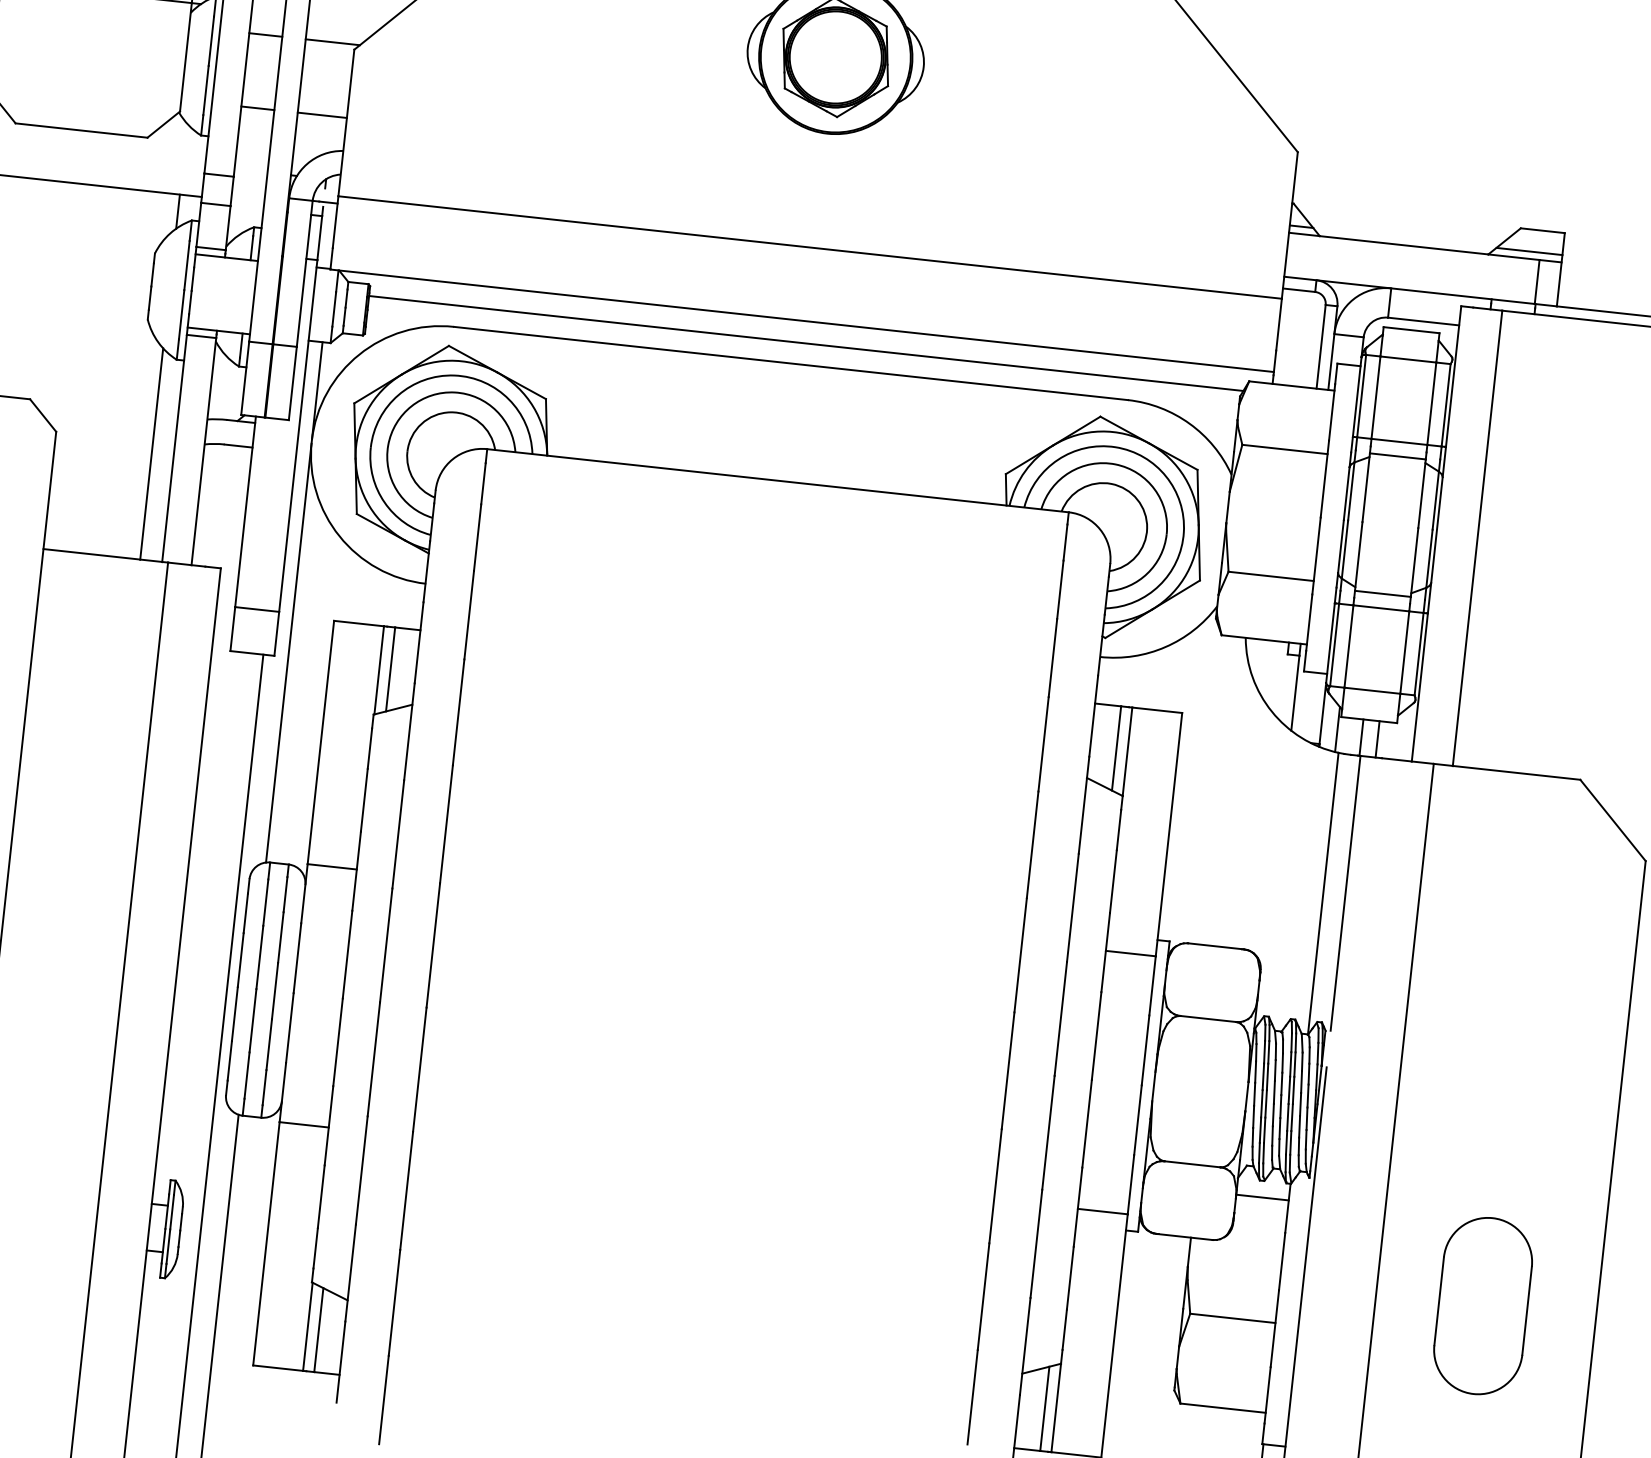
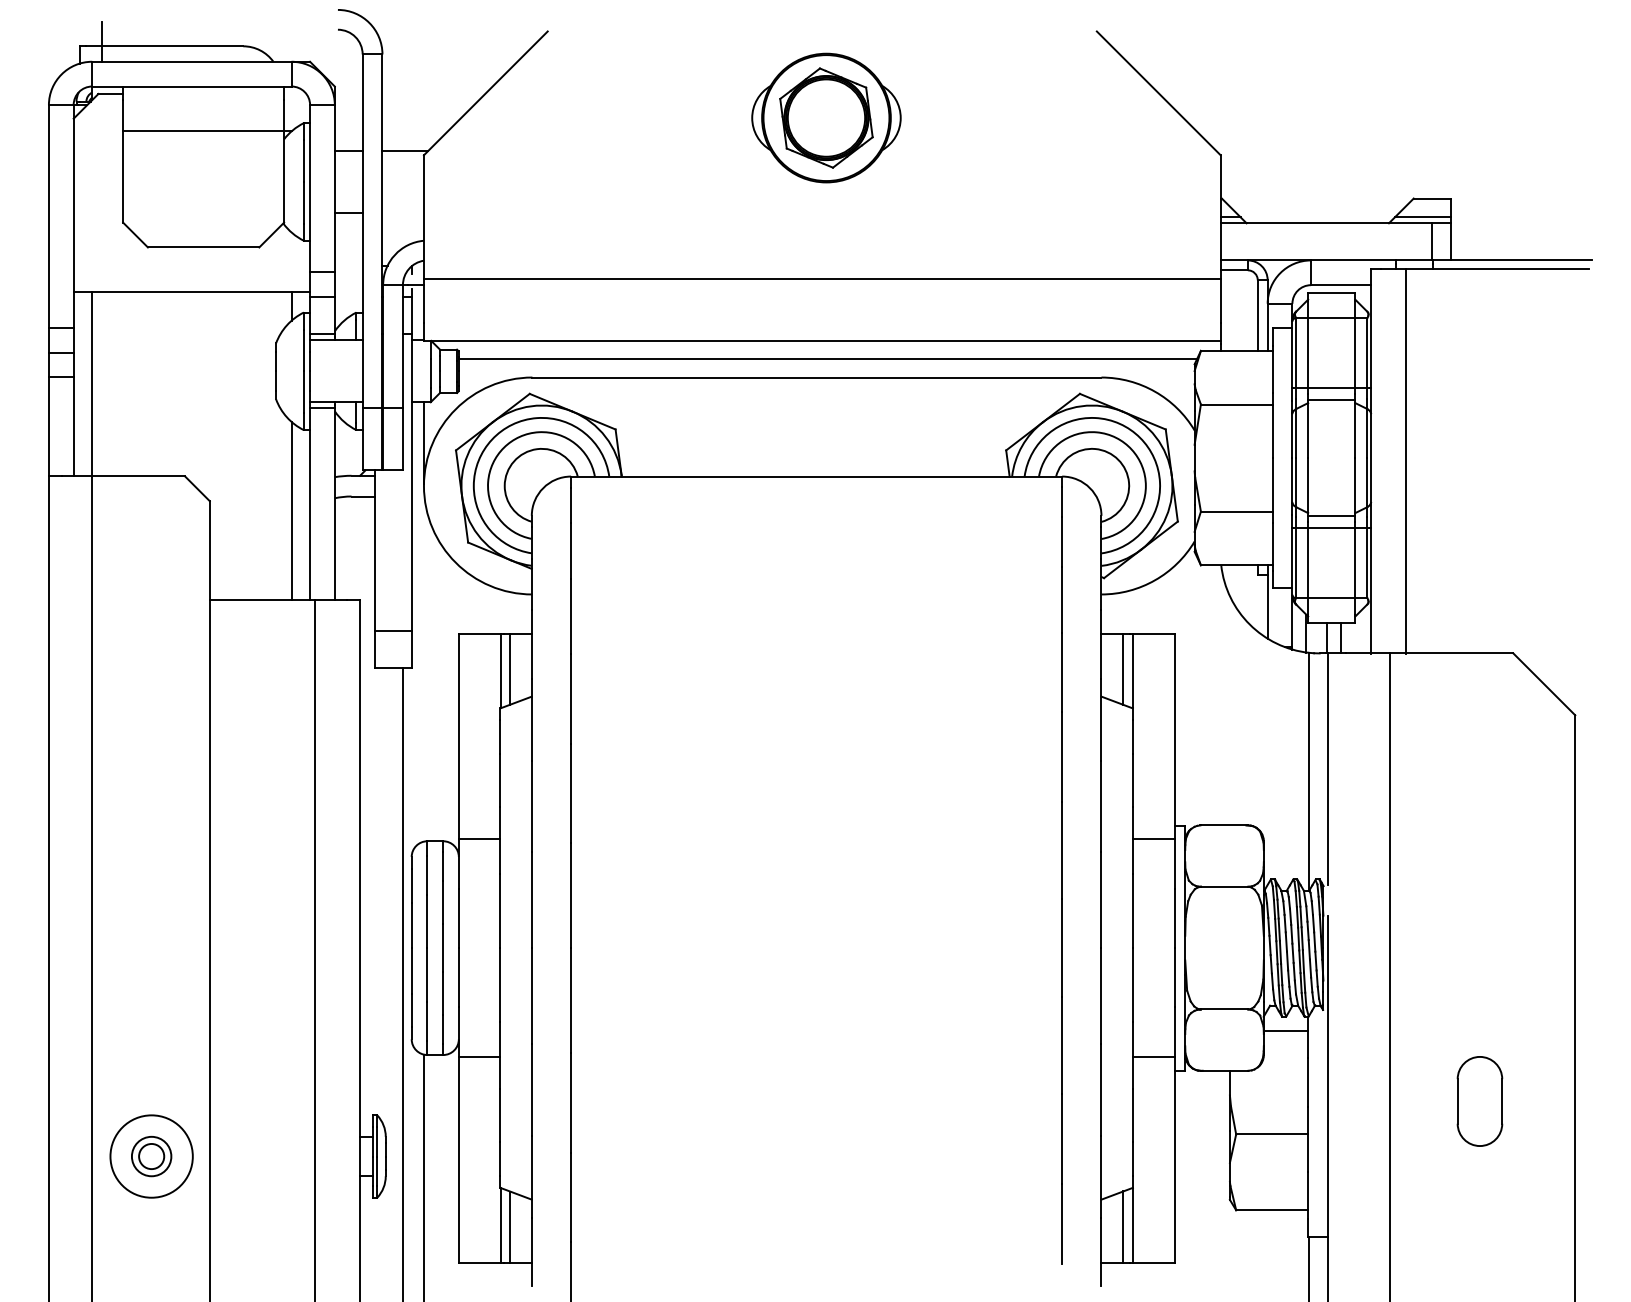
line: (321, 114) -> (402, 212), removed
line: (288, 652) -> (423, 664), removed
part: (1482, 1306) -> (1479, 1101), size x0.6

